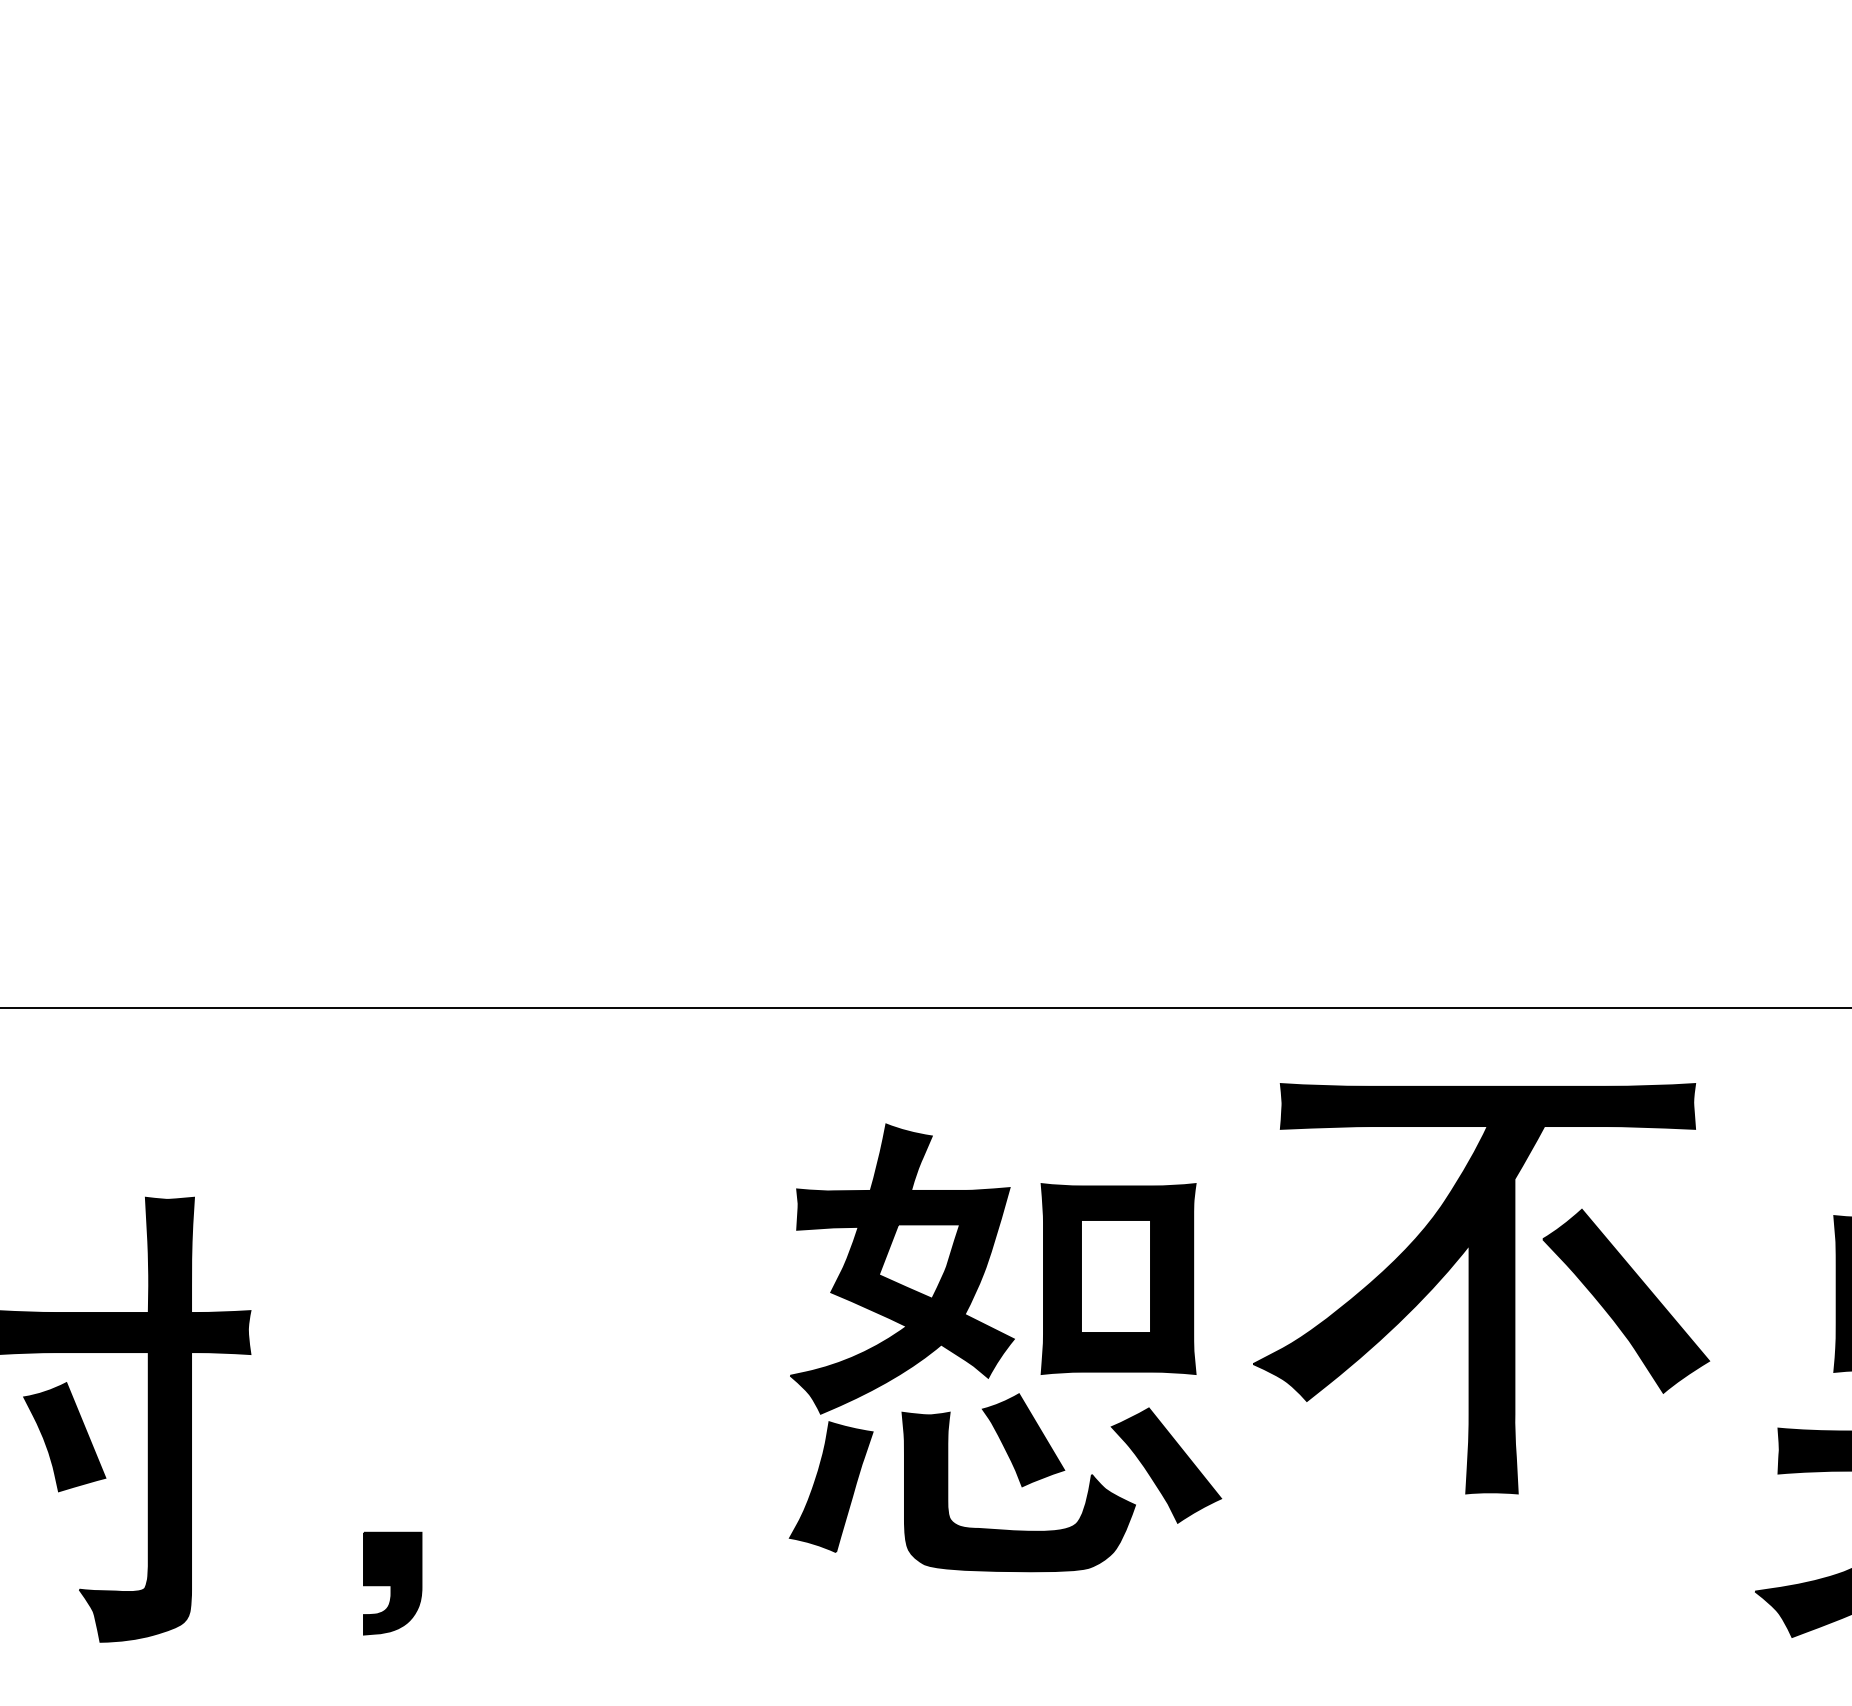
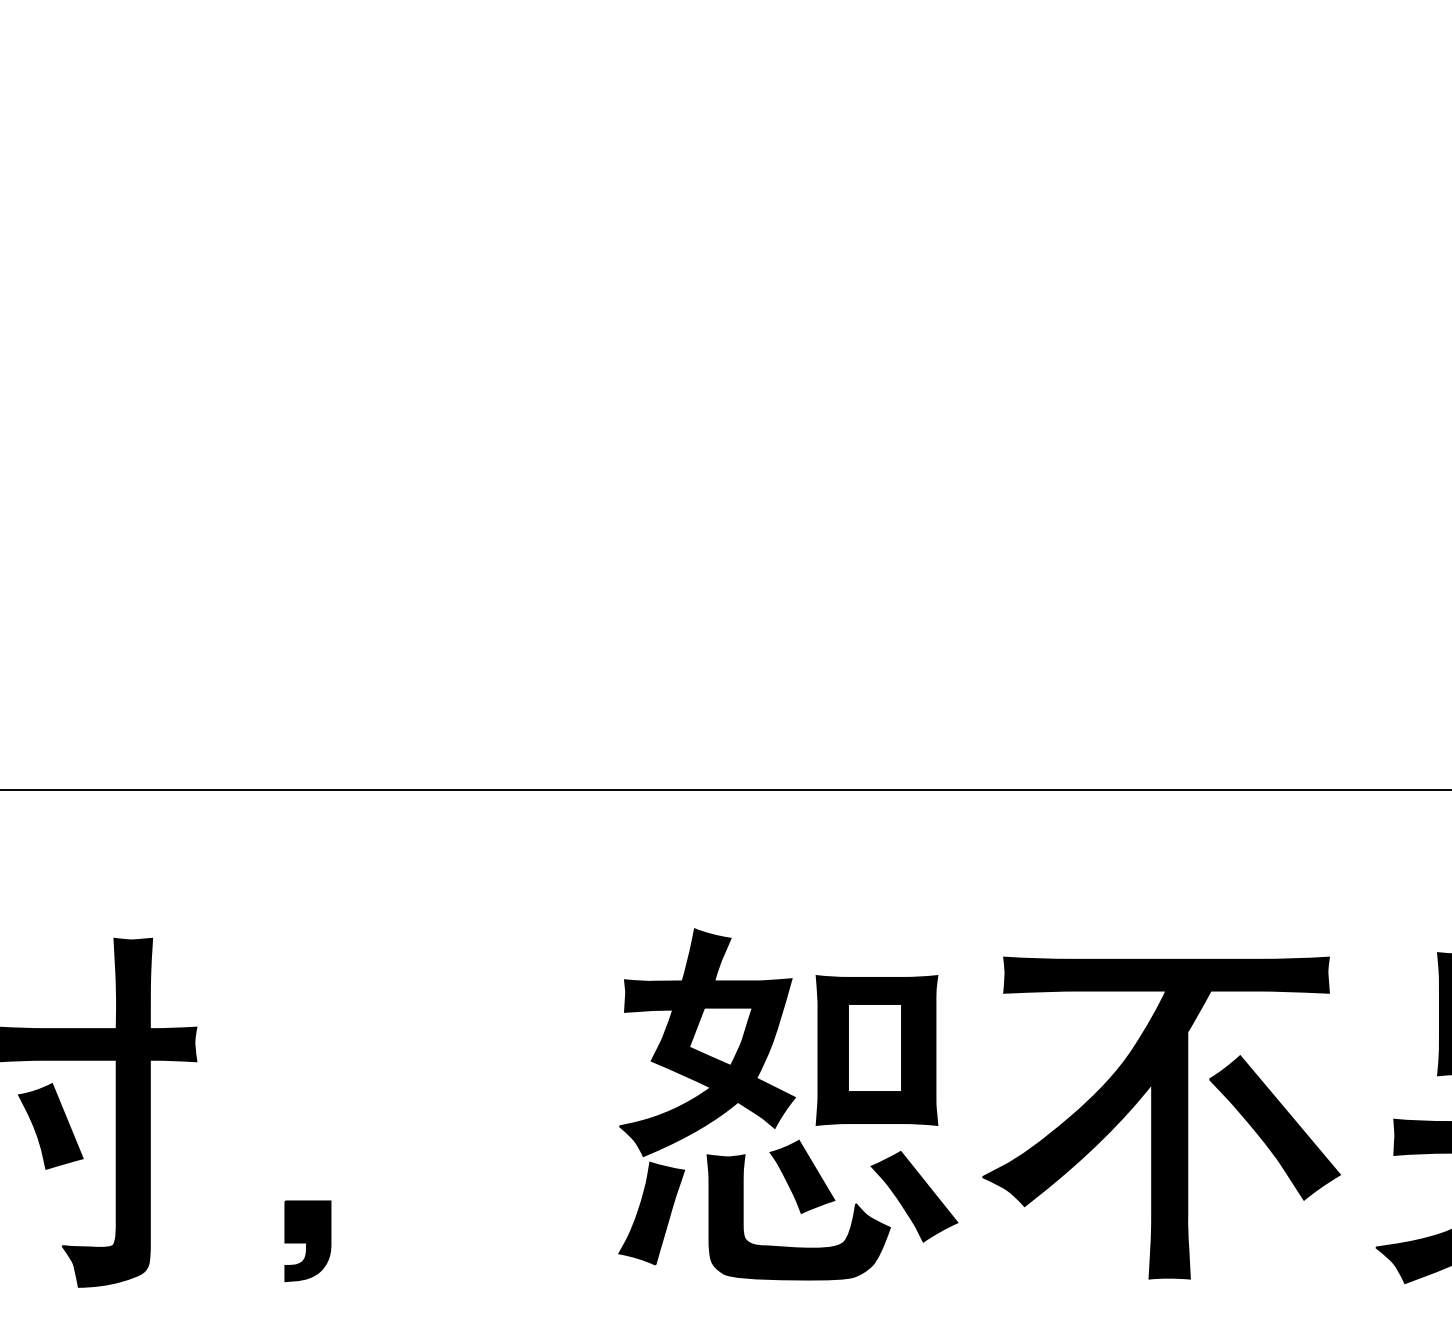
part: (1481, 1287) -> (1161, 1117), moved
part: (1005, 1347) -> (788, 1104), moved

